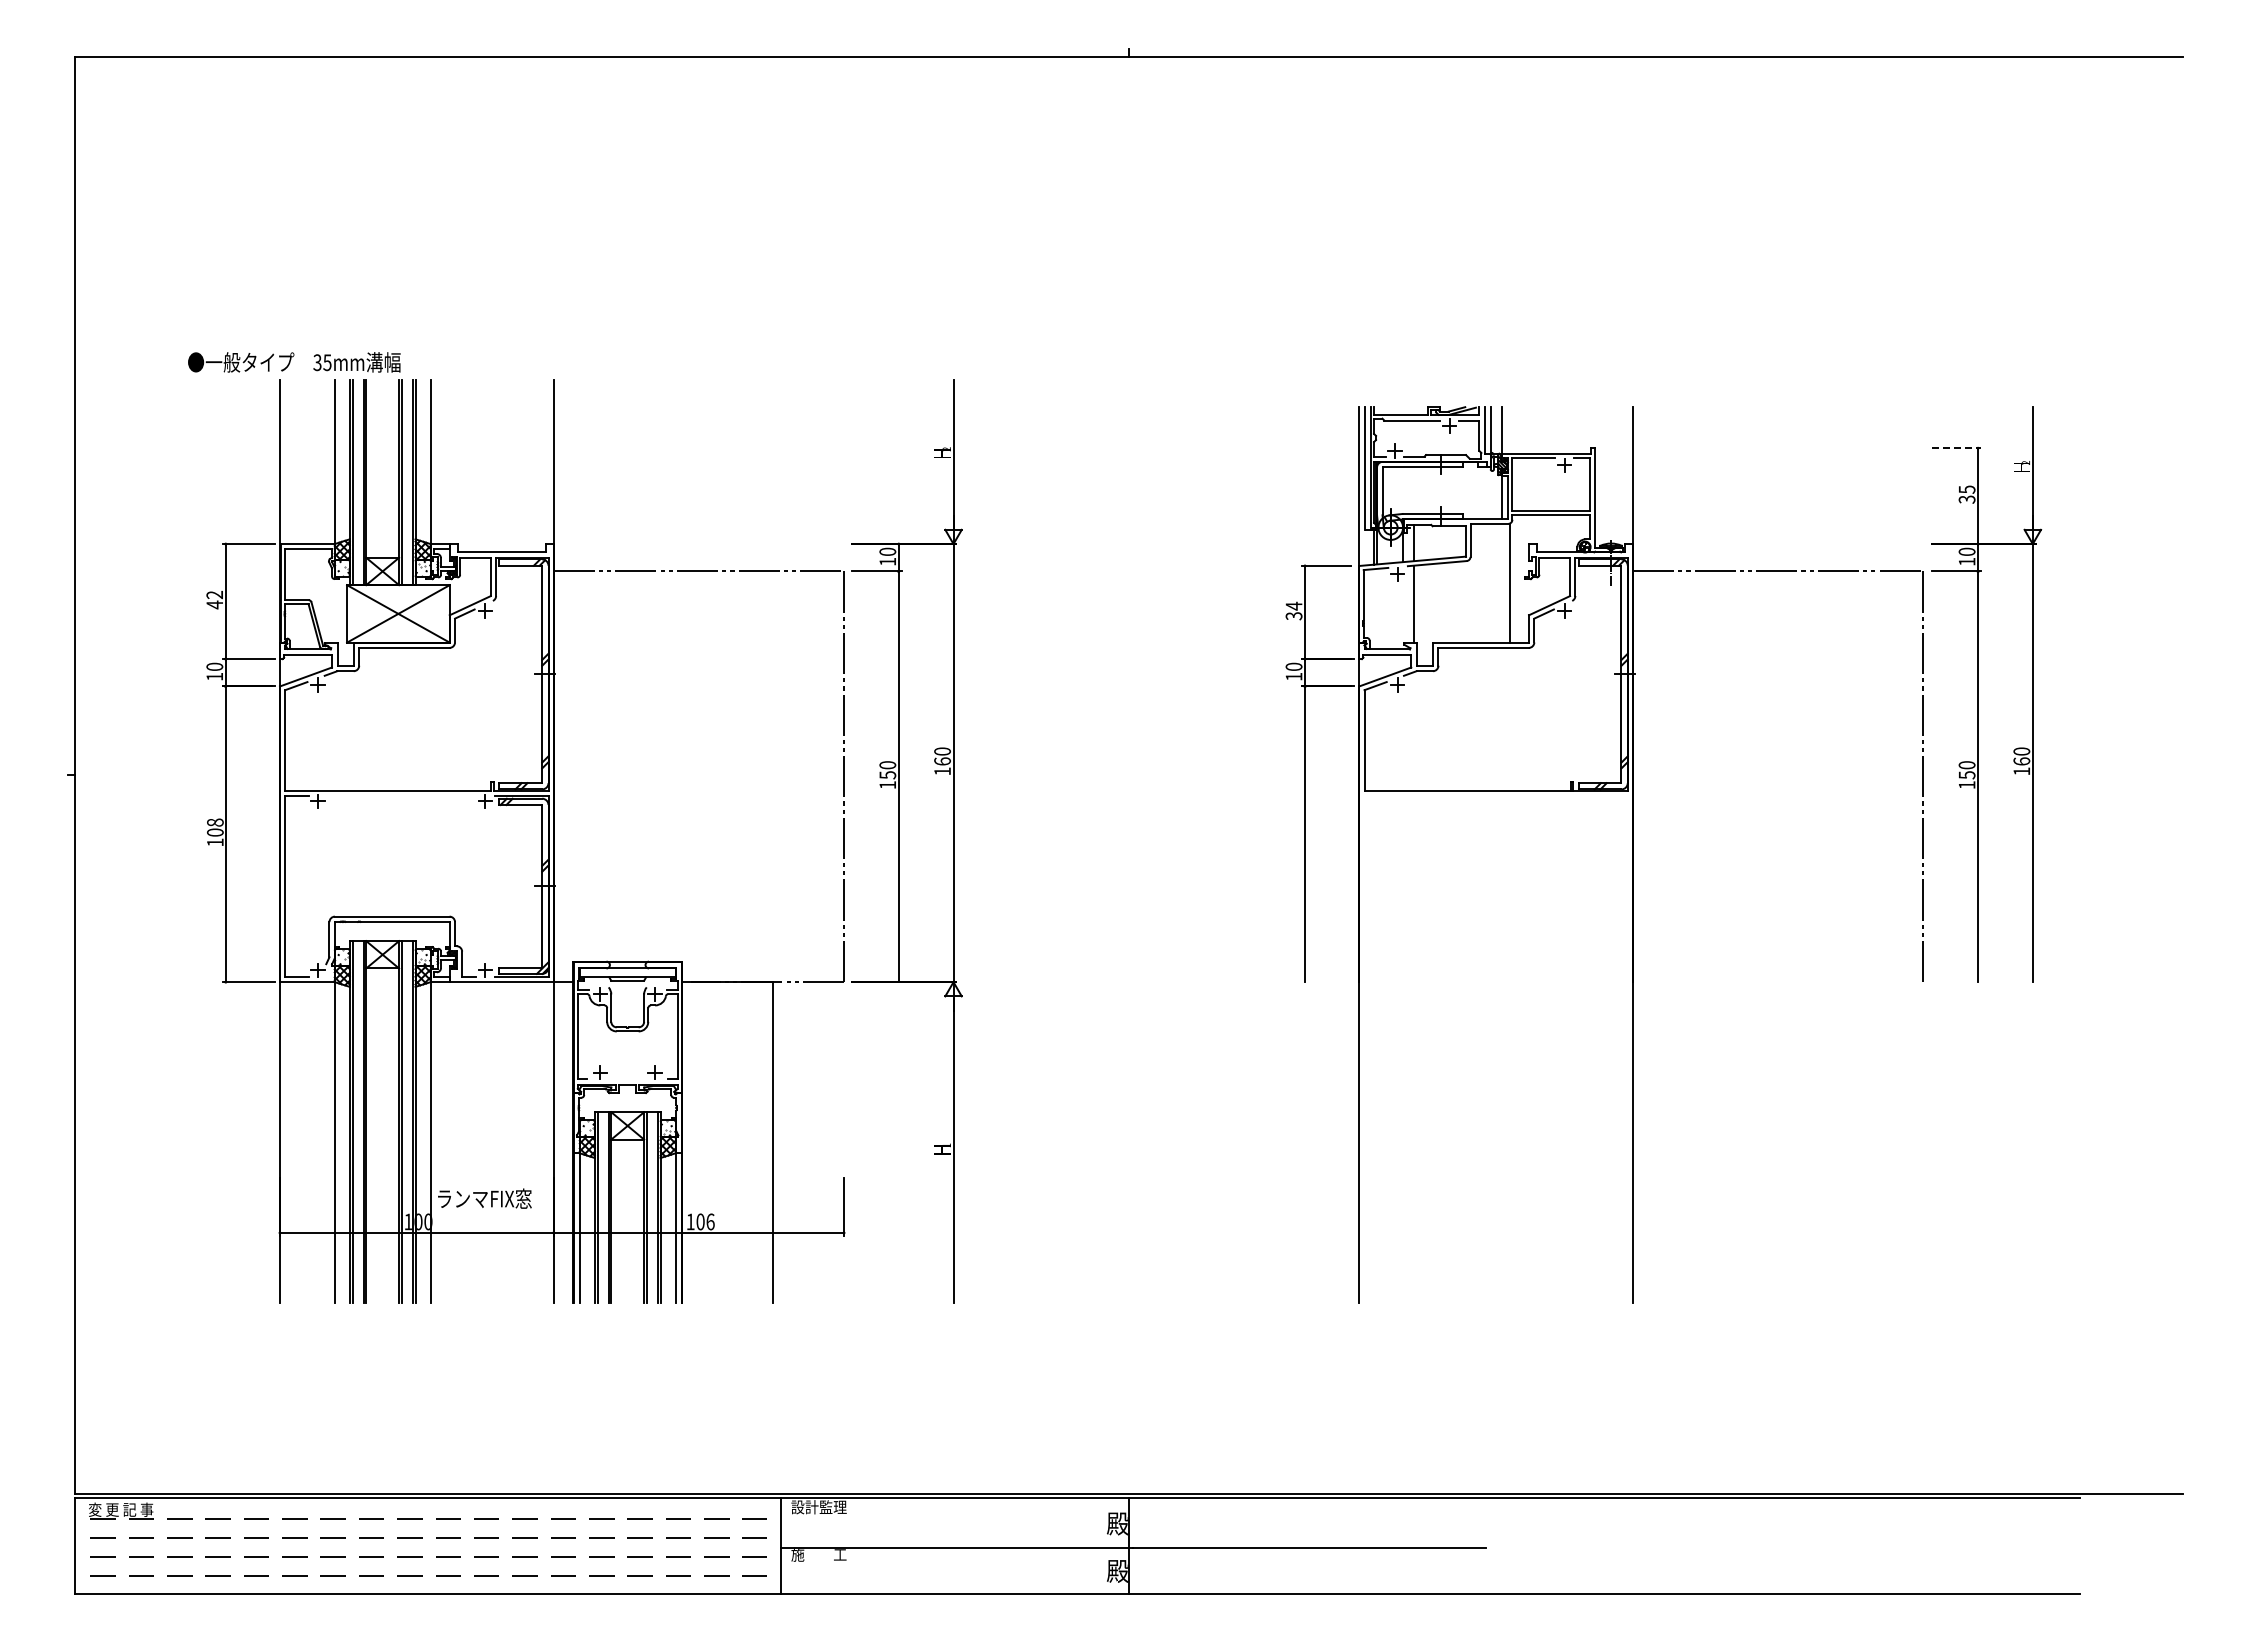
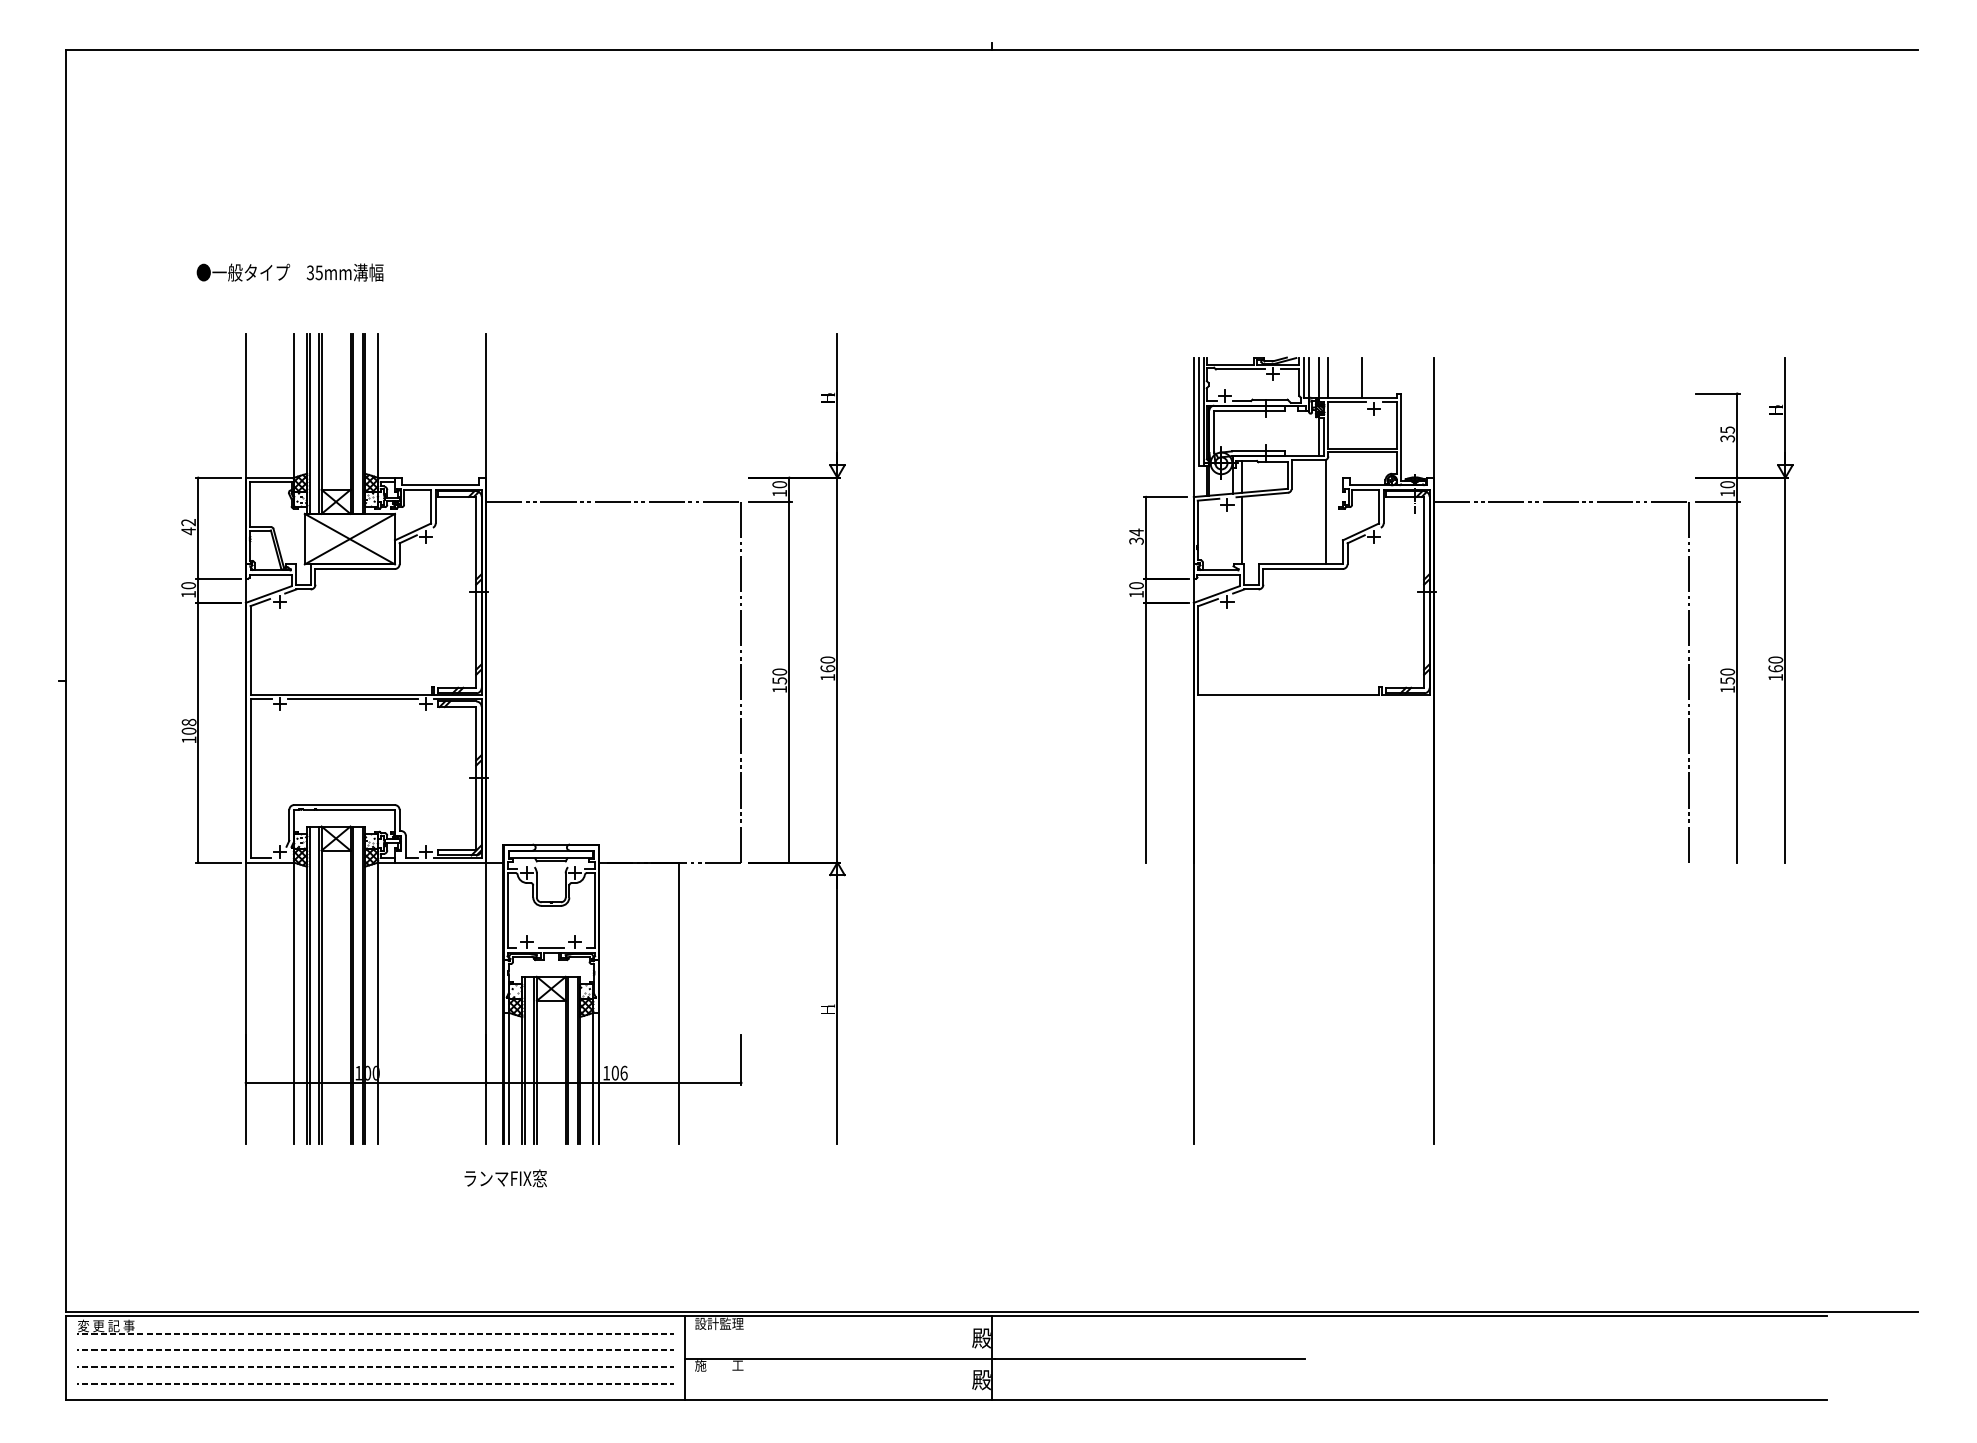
text: (294, 362) -> (290, 272), moved
line: (1512, 430) -> (1328, 378), added
line: (1550, 430) -> (1361, 378), added
line: (1956, 448) -> (1718, 393), dashed -> solid
line: (401, 795) -> (352, 698), added
line: (627, 1079) -> (551, 948), added
text: (484, 1198) -> (505, 1178), moved

